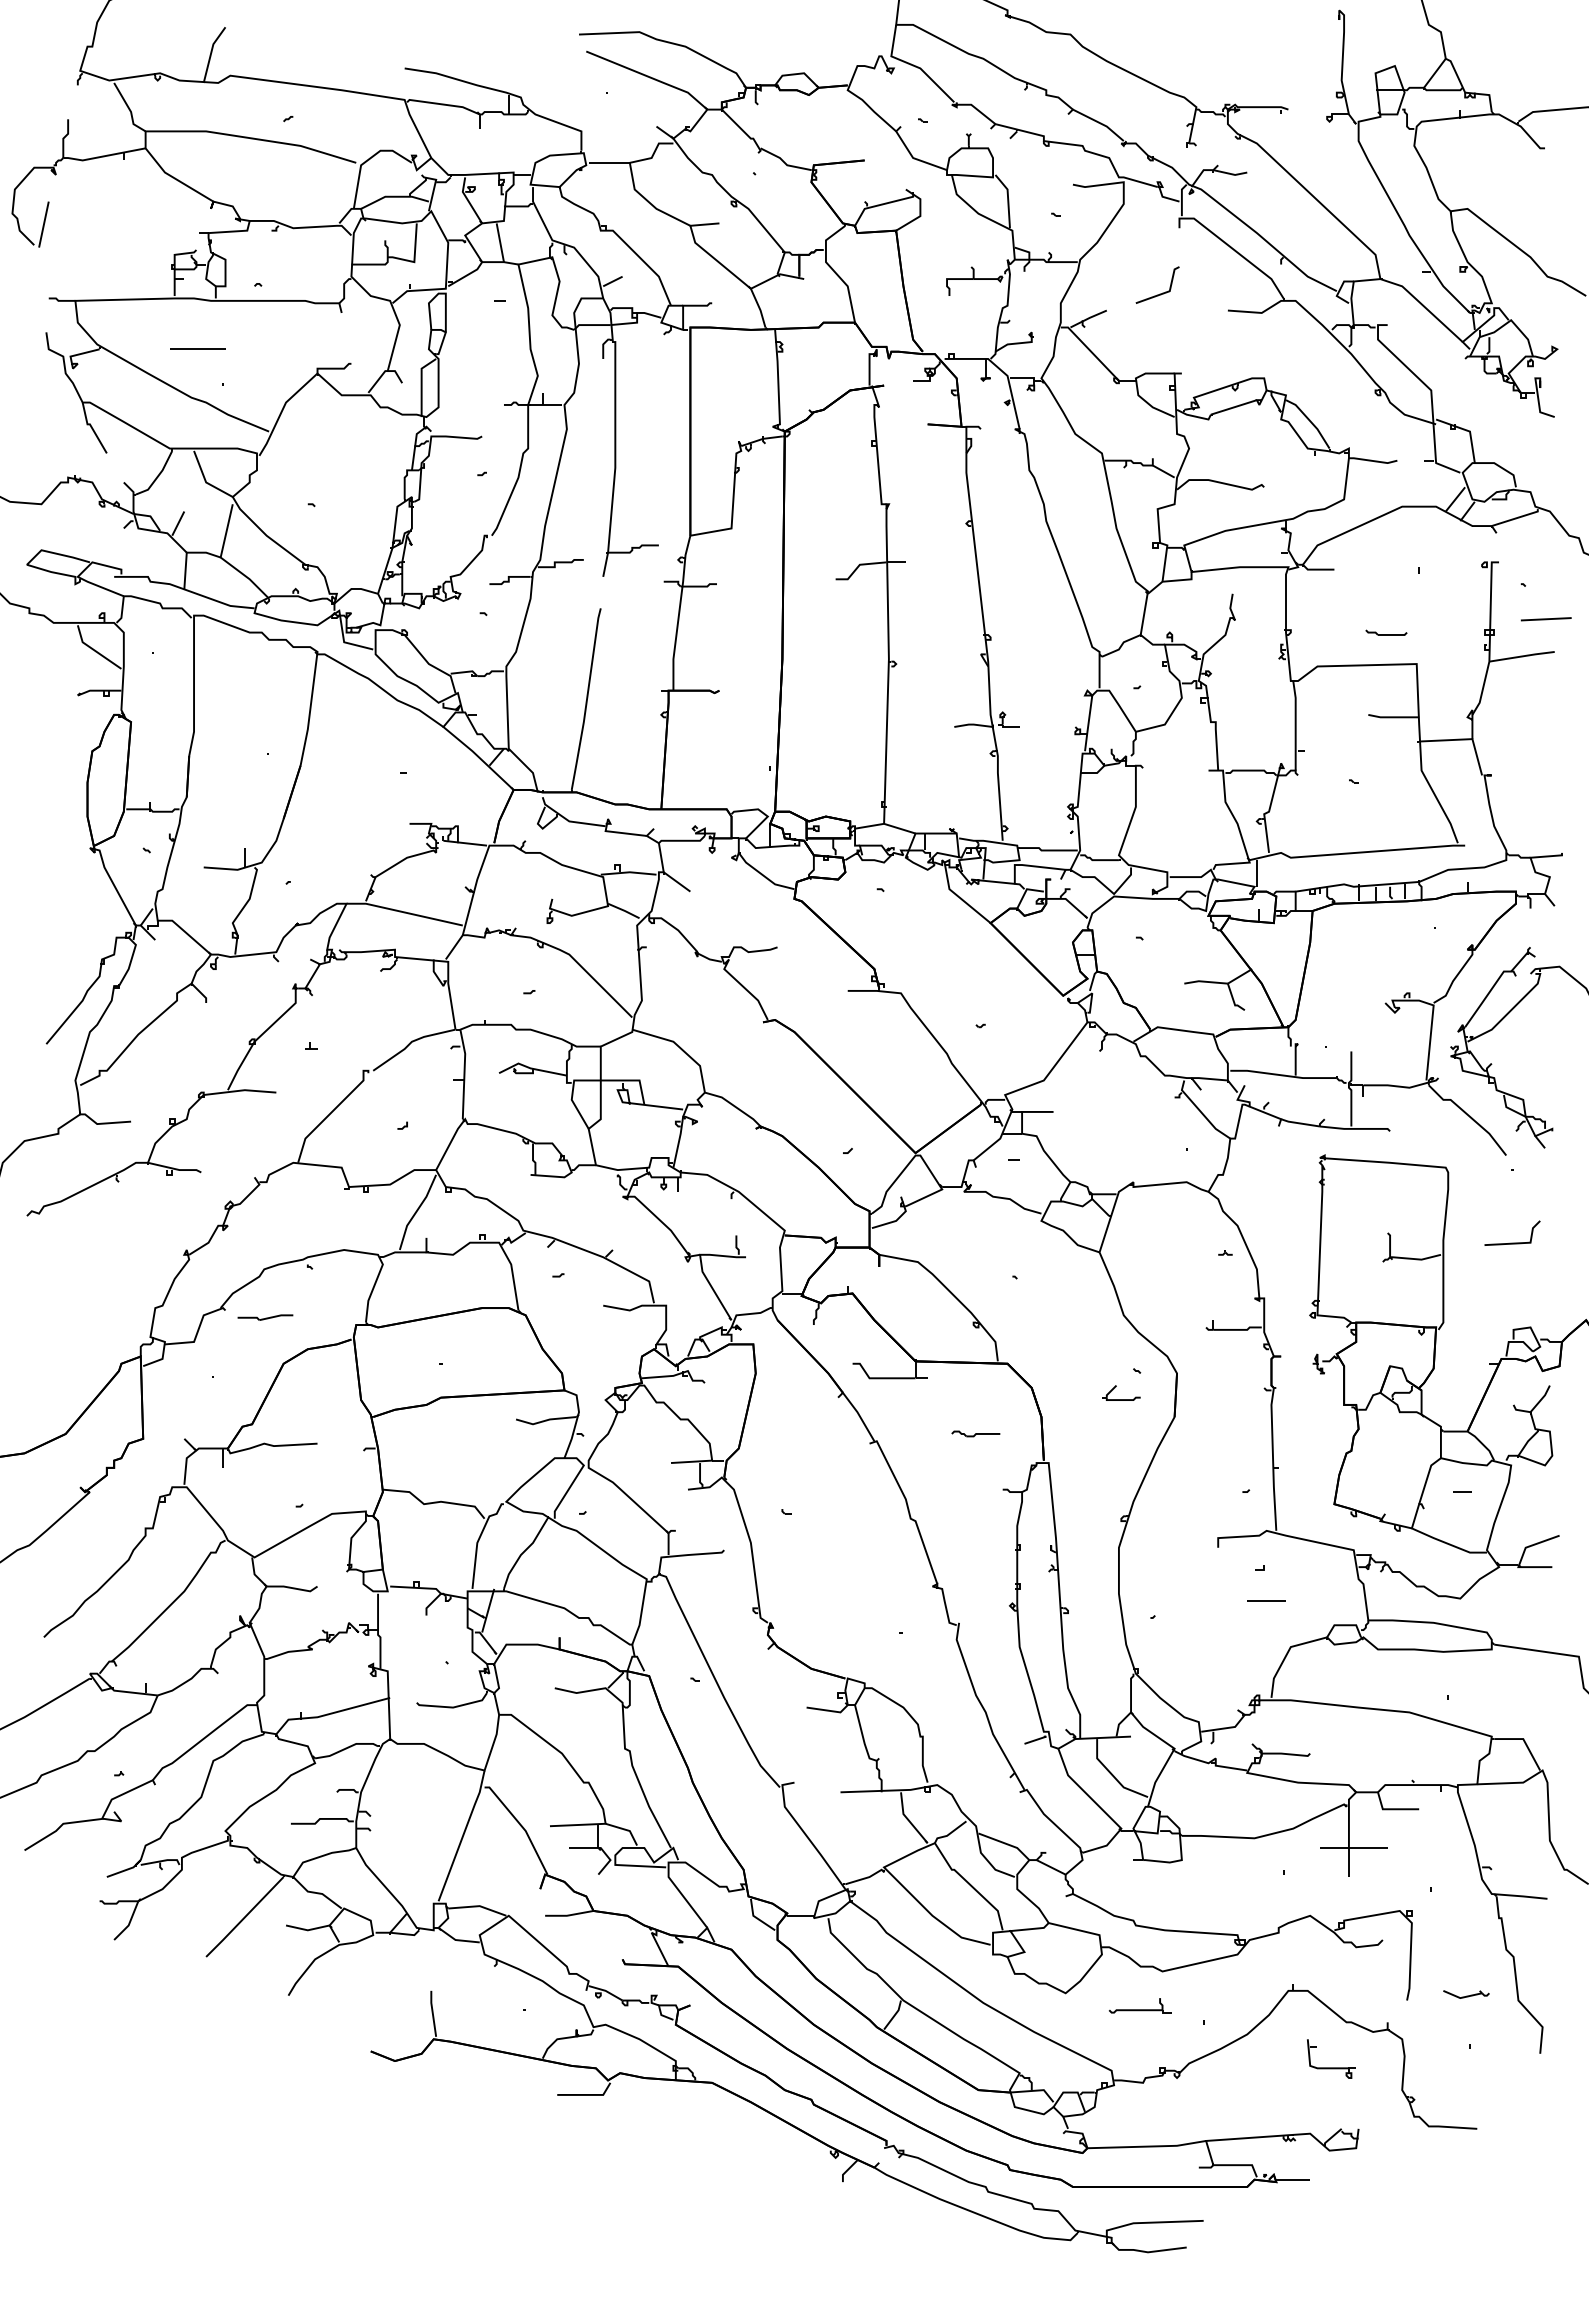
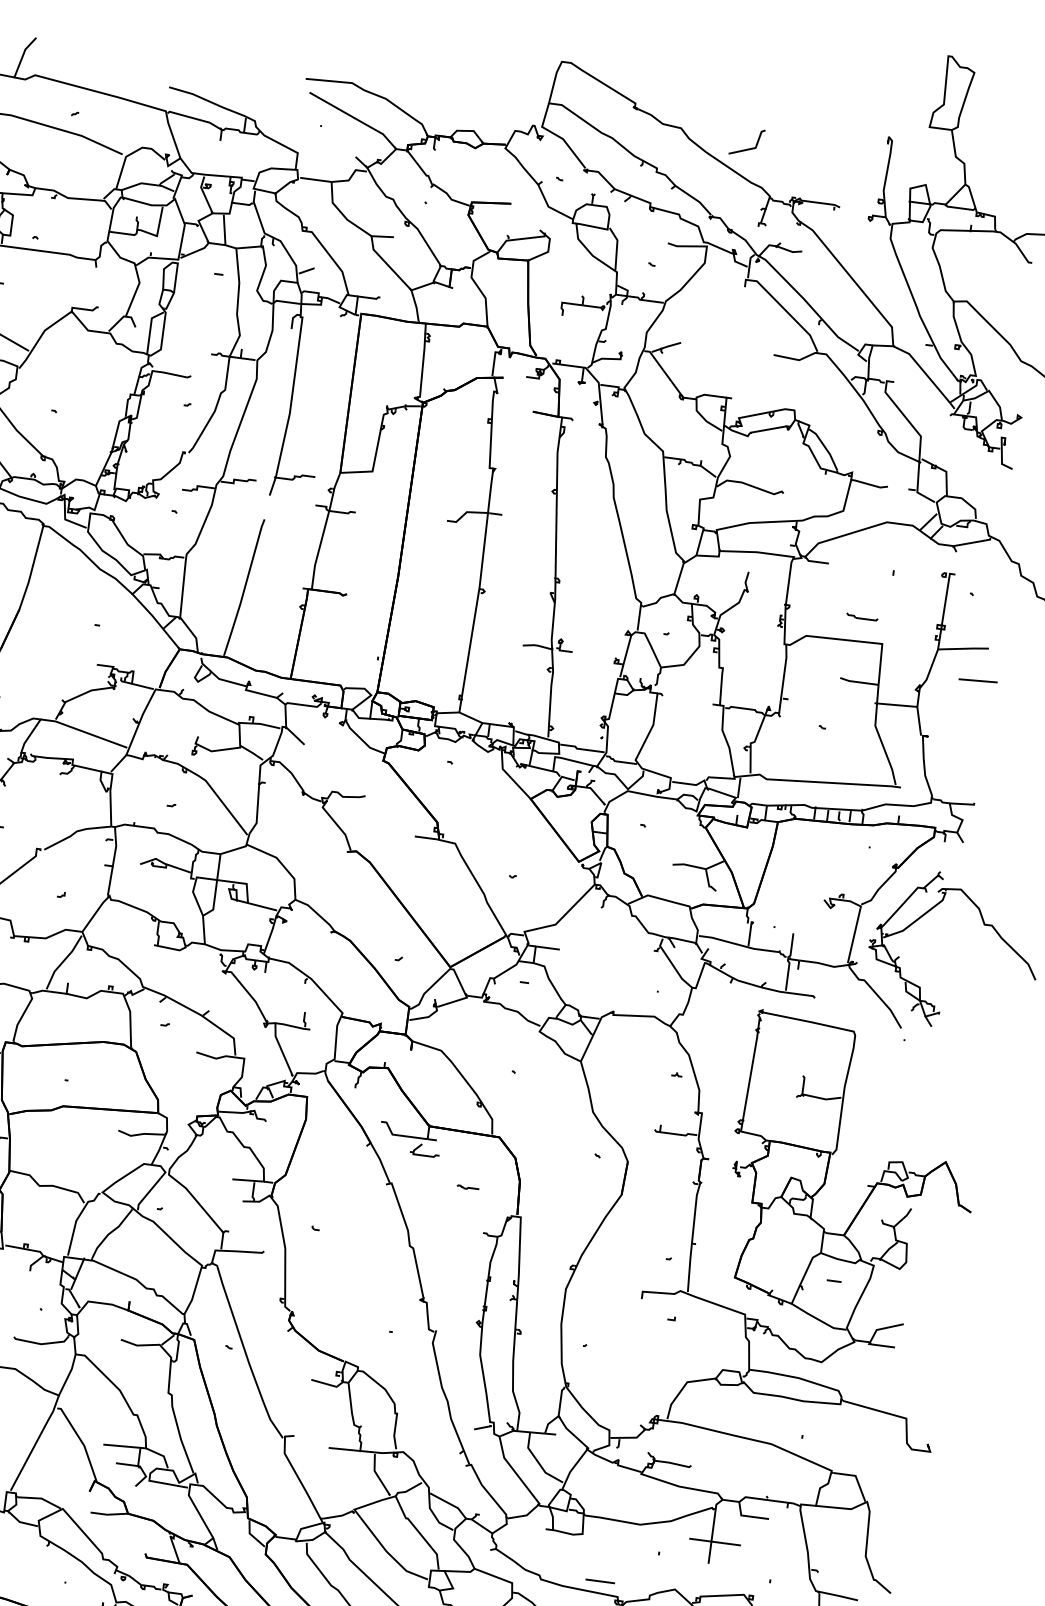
line: (1159, 293) -> (747, 148), moved
line: (1545, 619) -> (977, 680), moved
line: (1512, 1242) -> (897, 1095), removed
part: (1121, 1399) -> (424, 1155), moved
part: (975, 1433) -> (467, 1187), size x0.6
line: (1266, 1600) -> (600, 1580), moved

